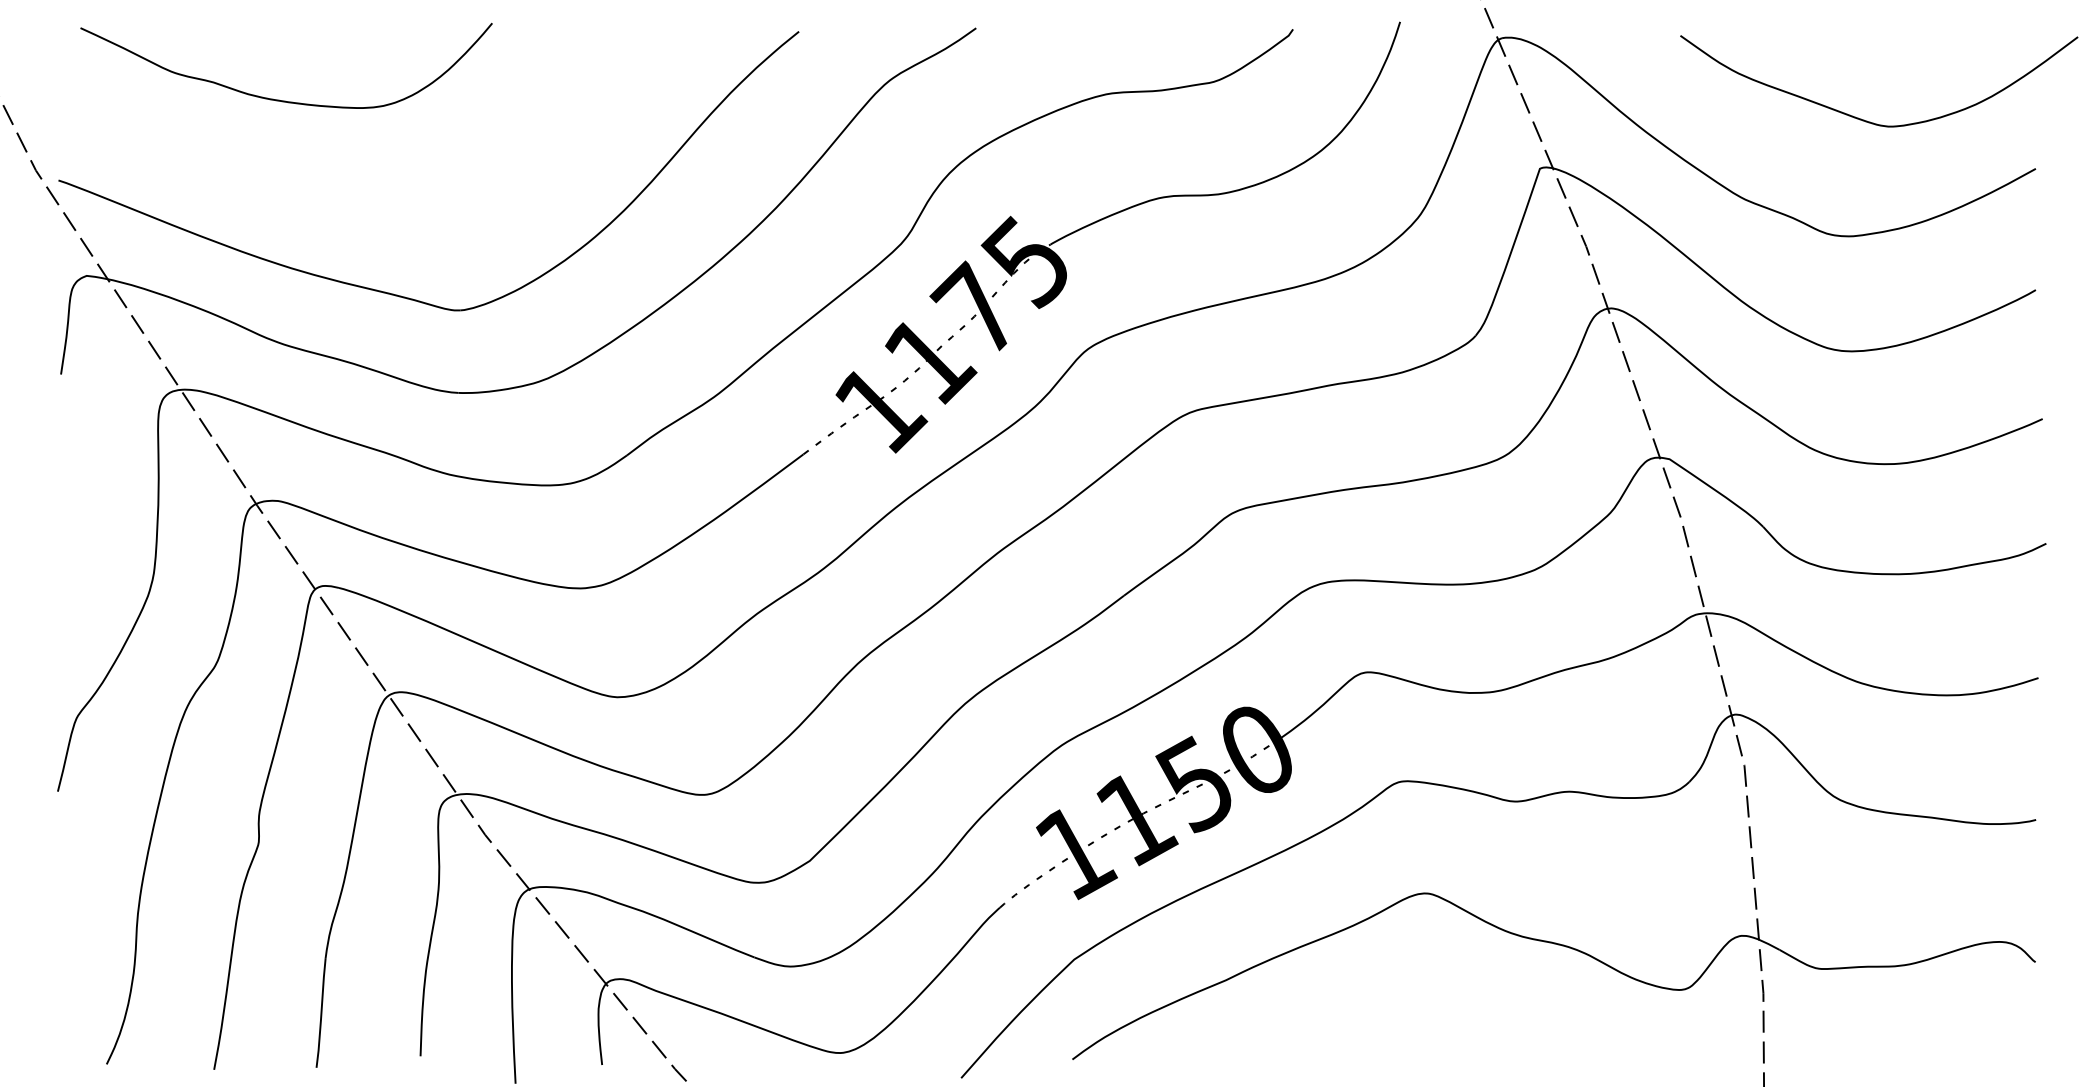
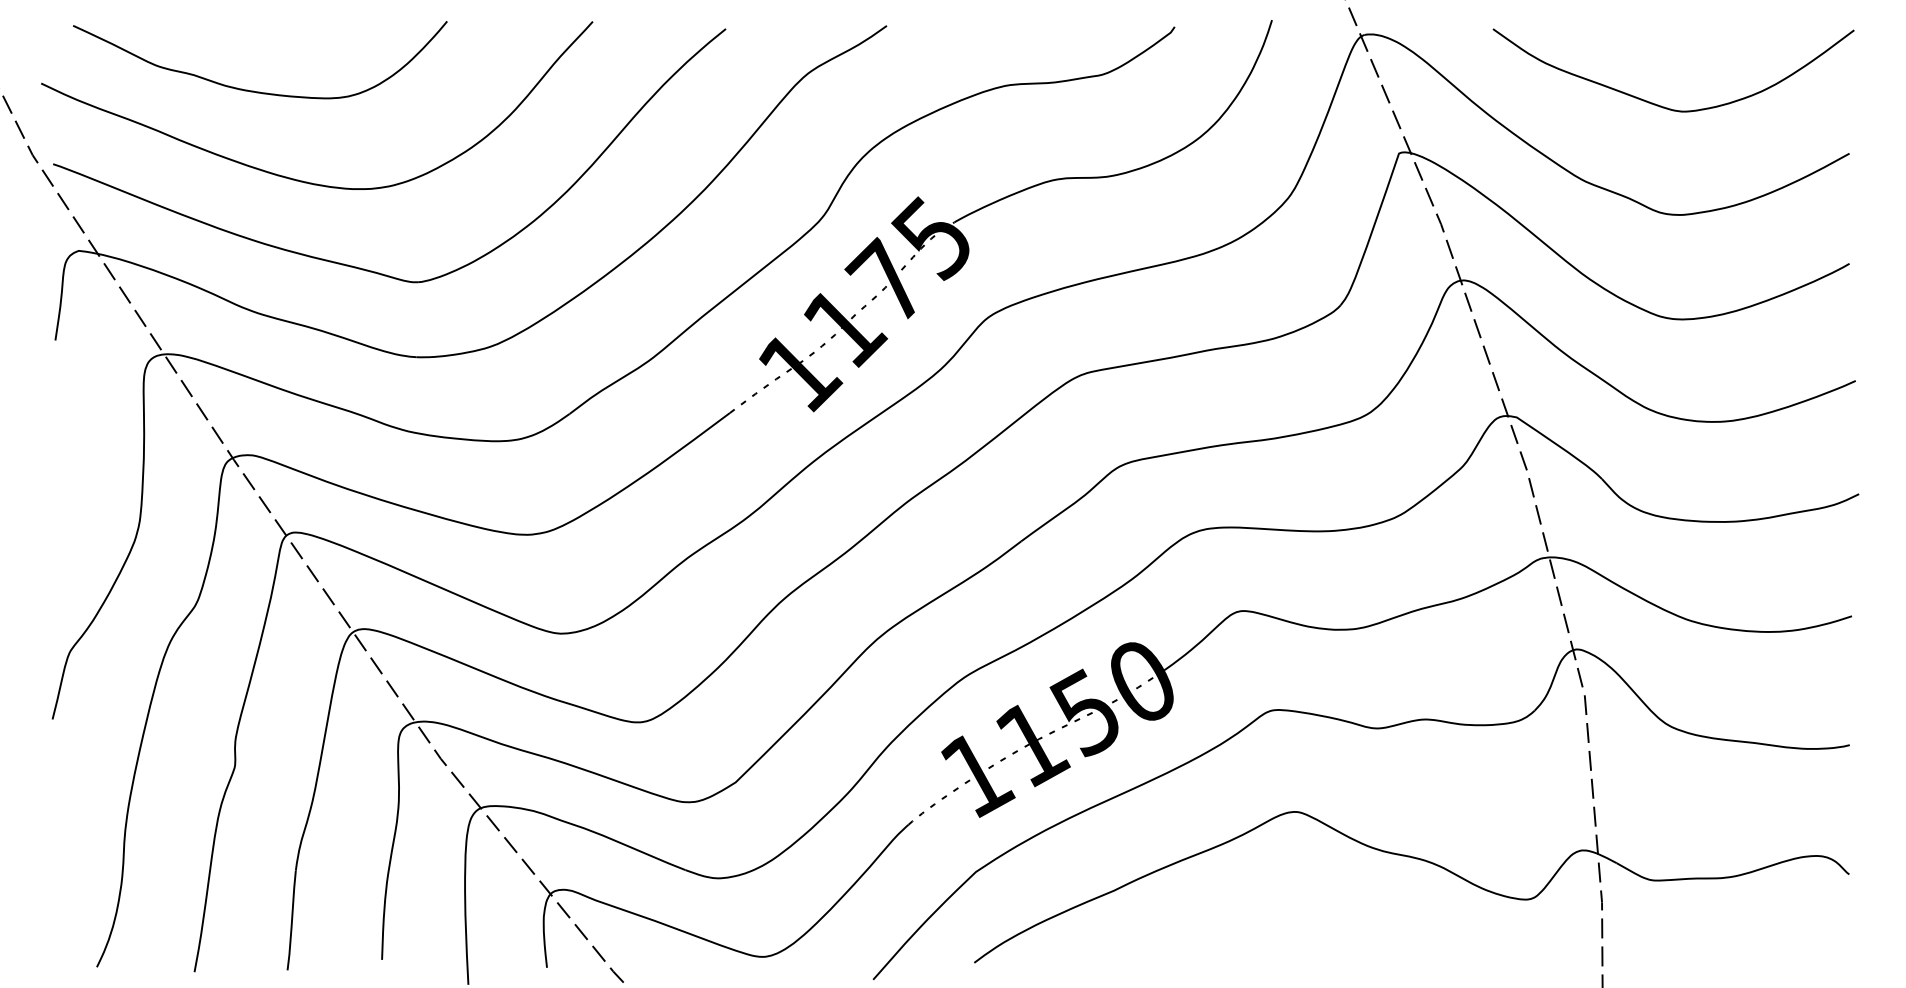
curve: (1867, 120) -> (1662, 106), moved
curve: (328, 197) -> (298, 179), added

